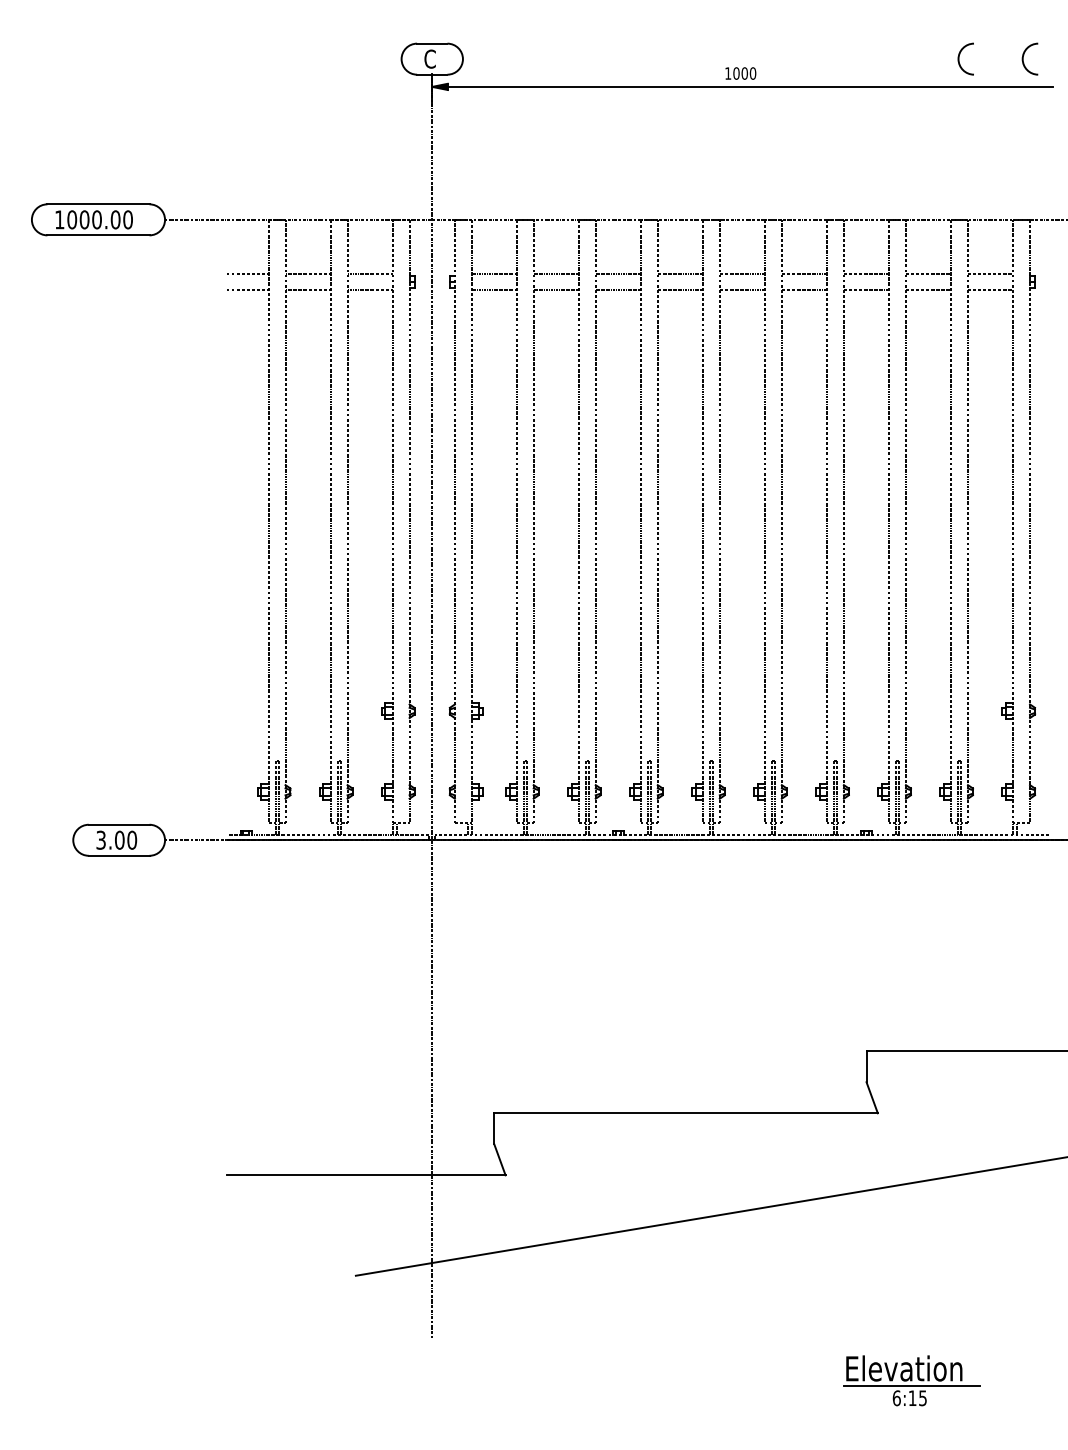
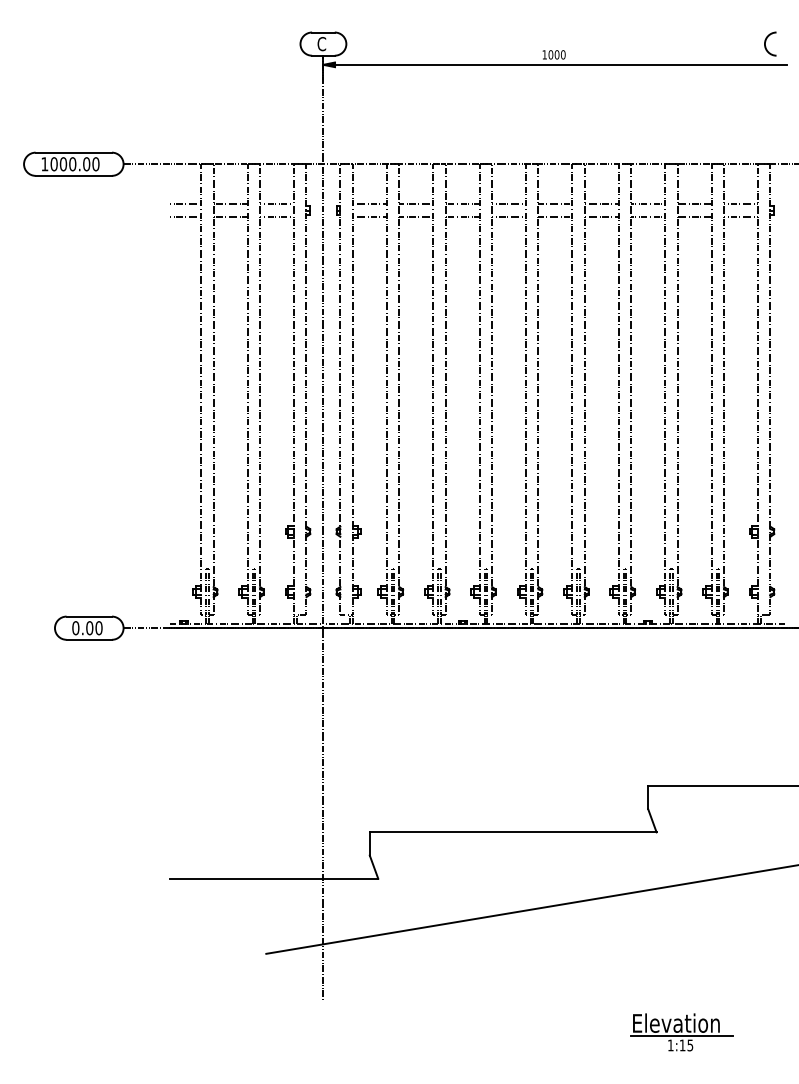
arc: (960, 55) -> (718, 41), removed
text: (100, 840) -> (75, 628), 3.00 -> 0.00
text: (896, 1398) -> (670, 1045), 6:15 -> 1:15

